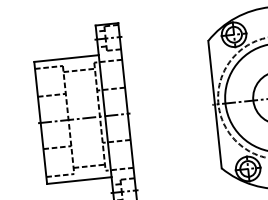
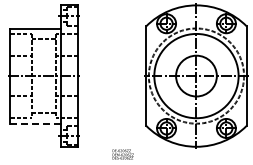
line: (79, 180) -> (35, 123), solid -> dashed

